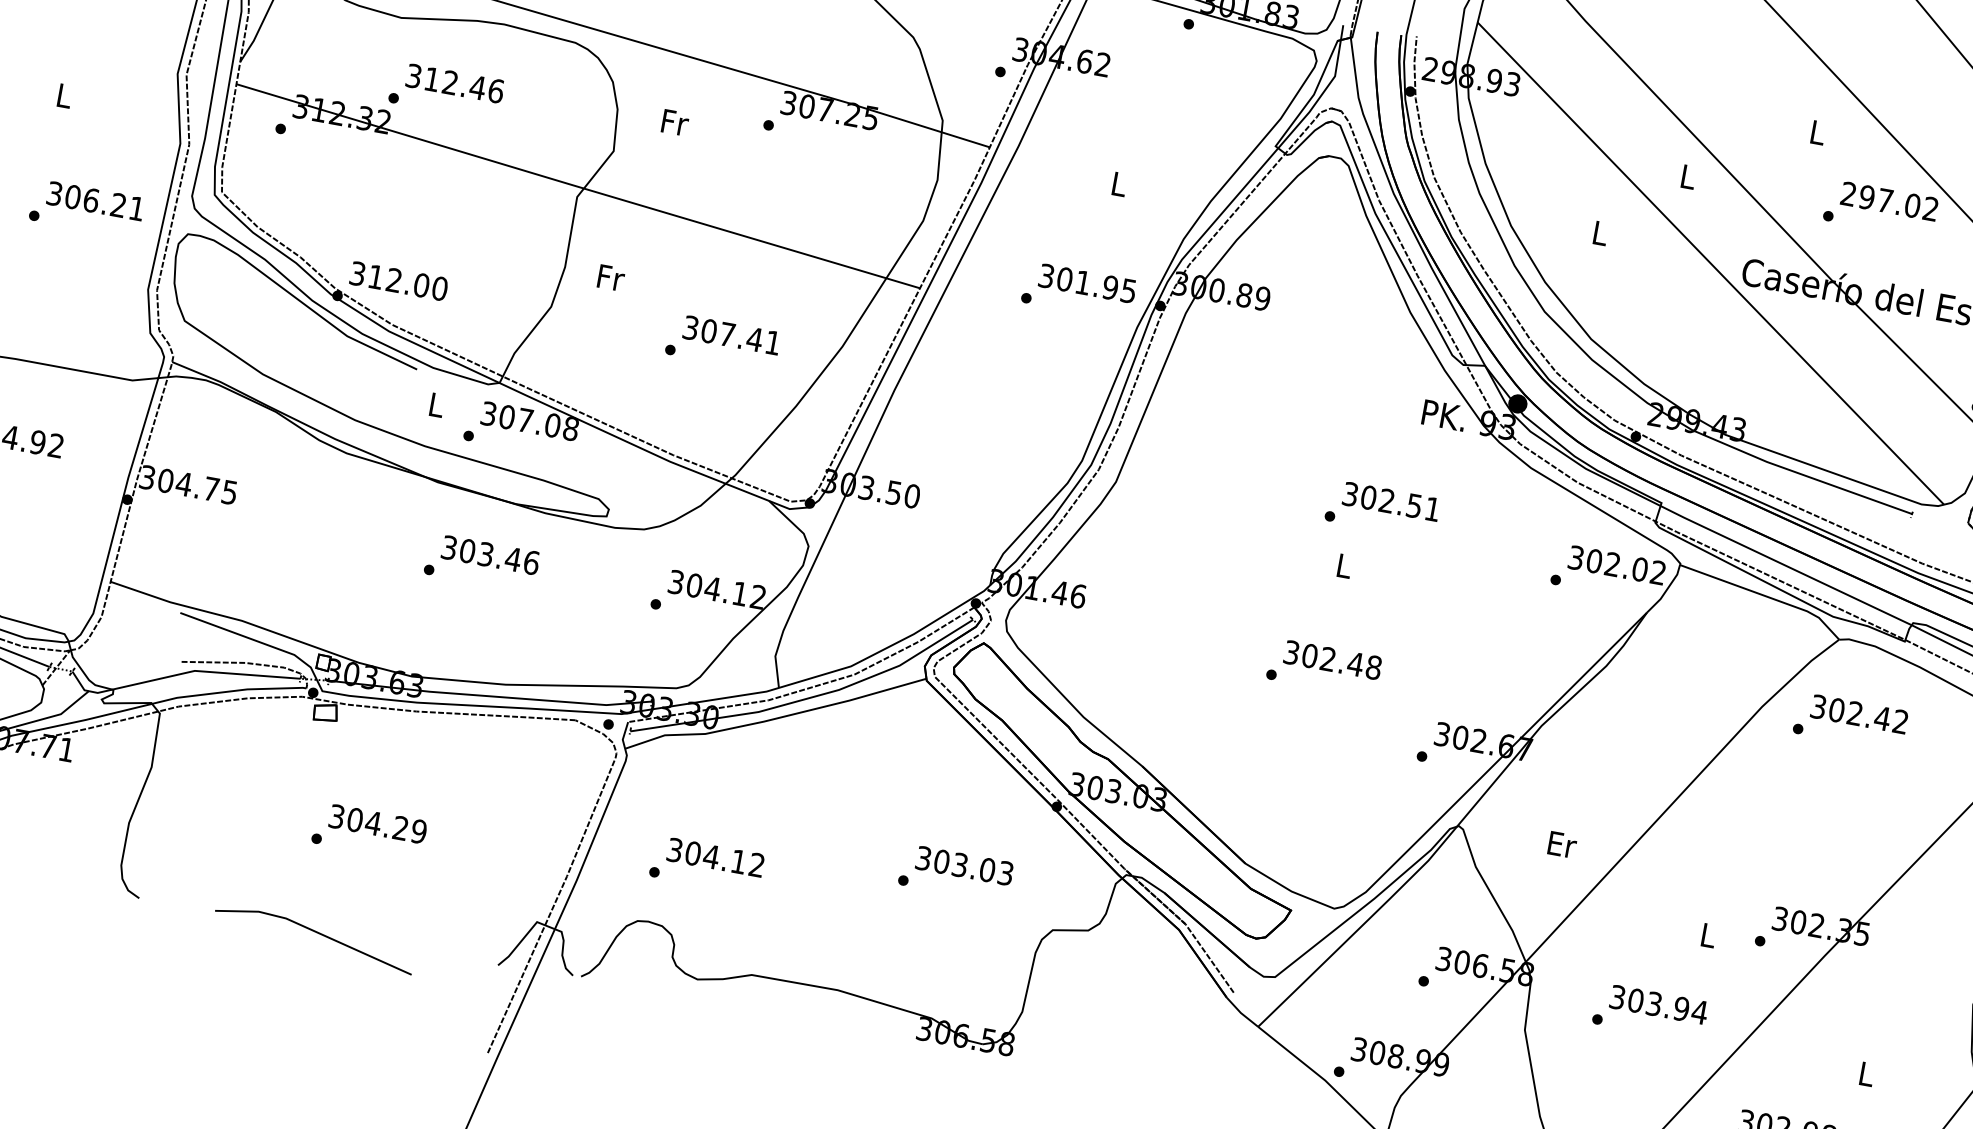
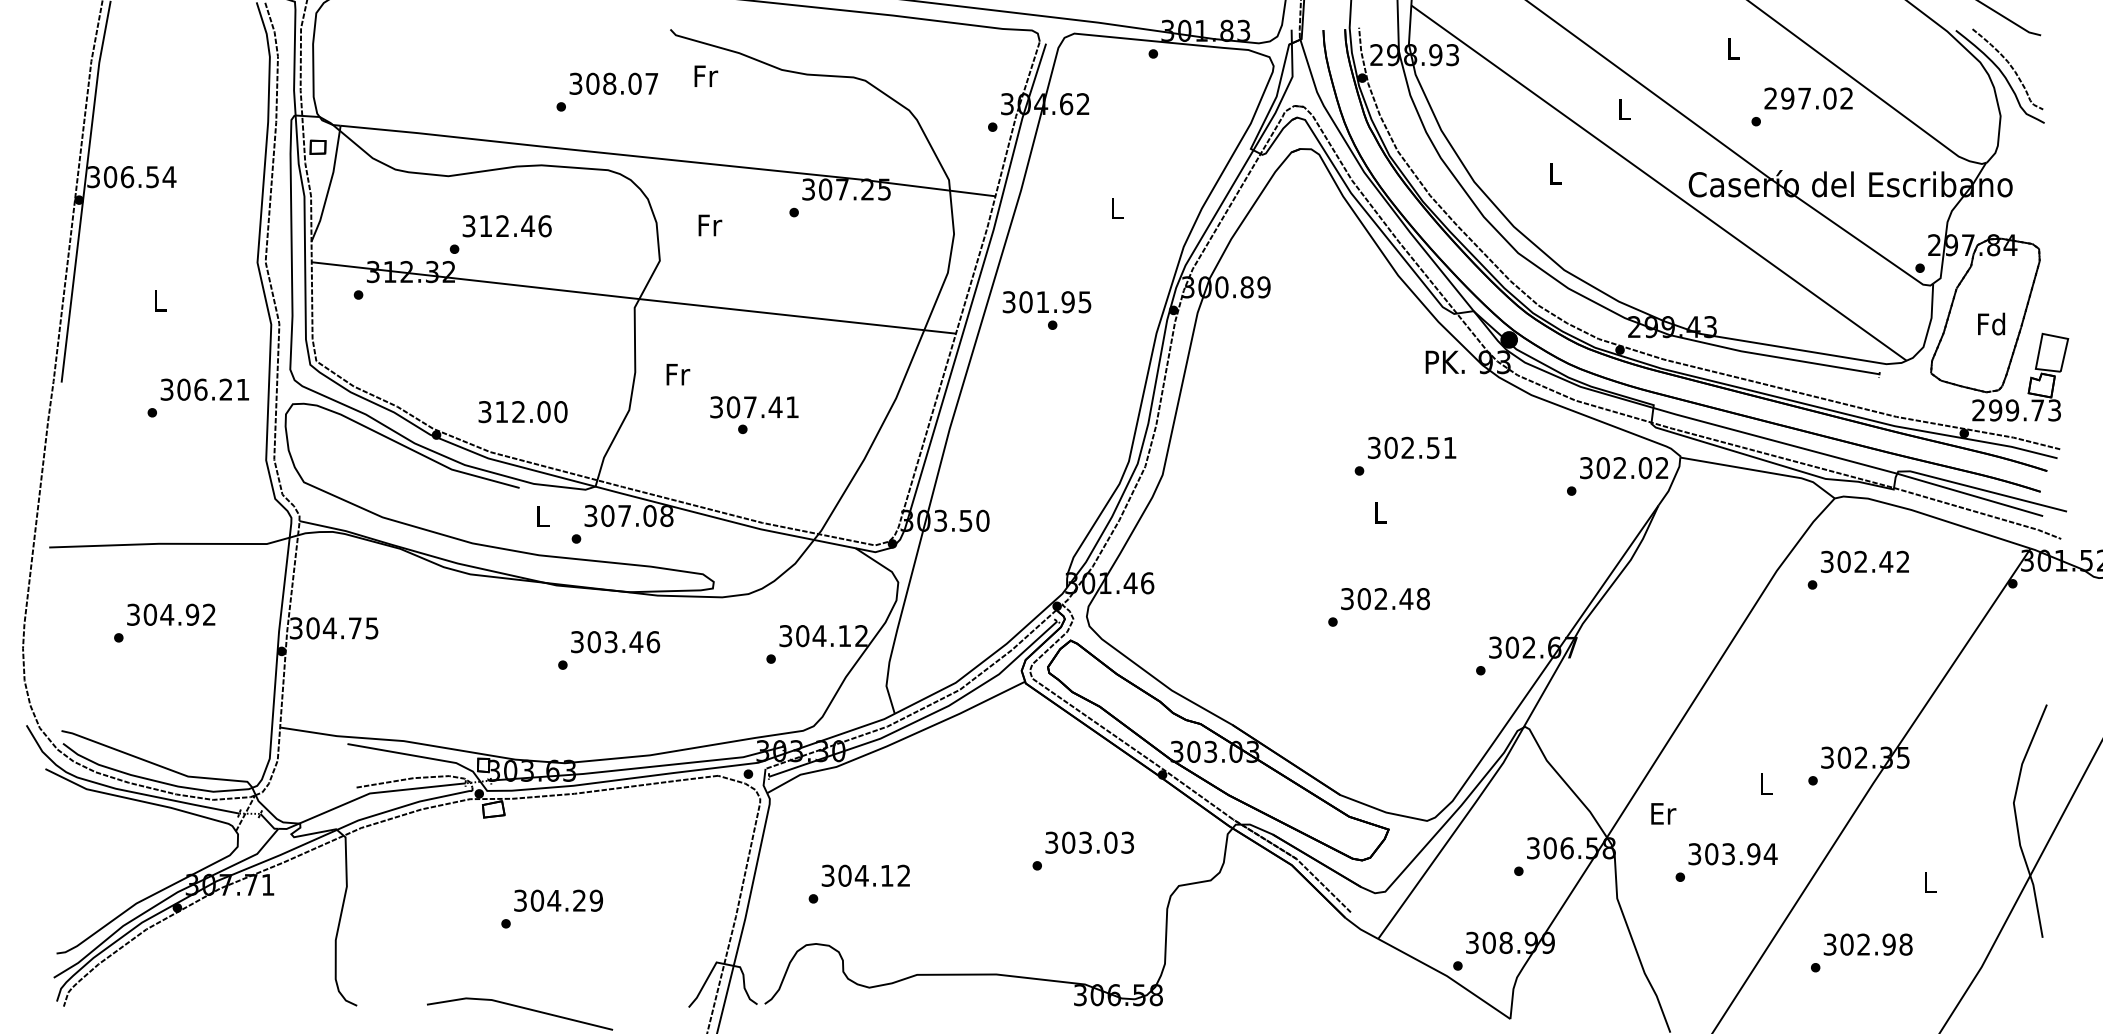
text: (398, 281) -> (522, 412), moved
text: (1086, 283) -> (1046, 302), moved
text: (731, 335) -> (754, 407), moved
text: (1562, 844) -> (1663, 813), moved

